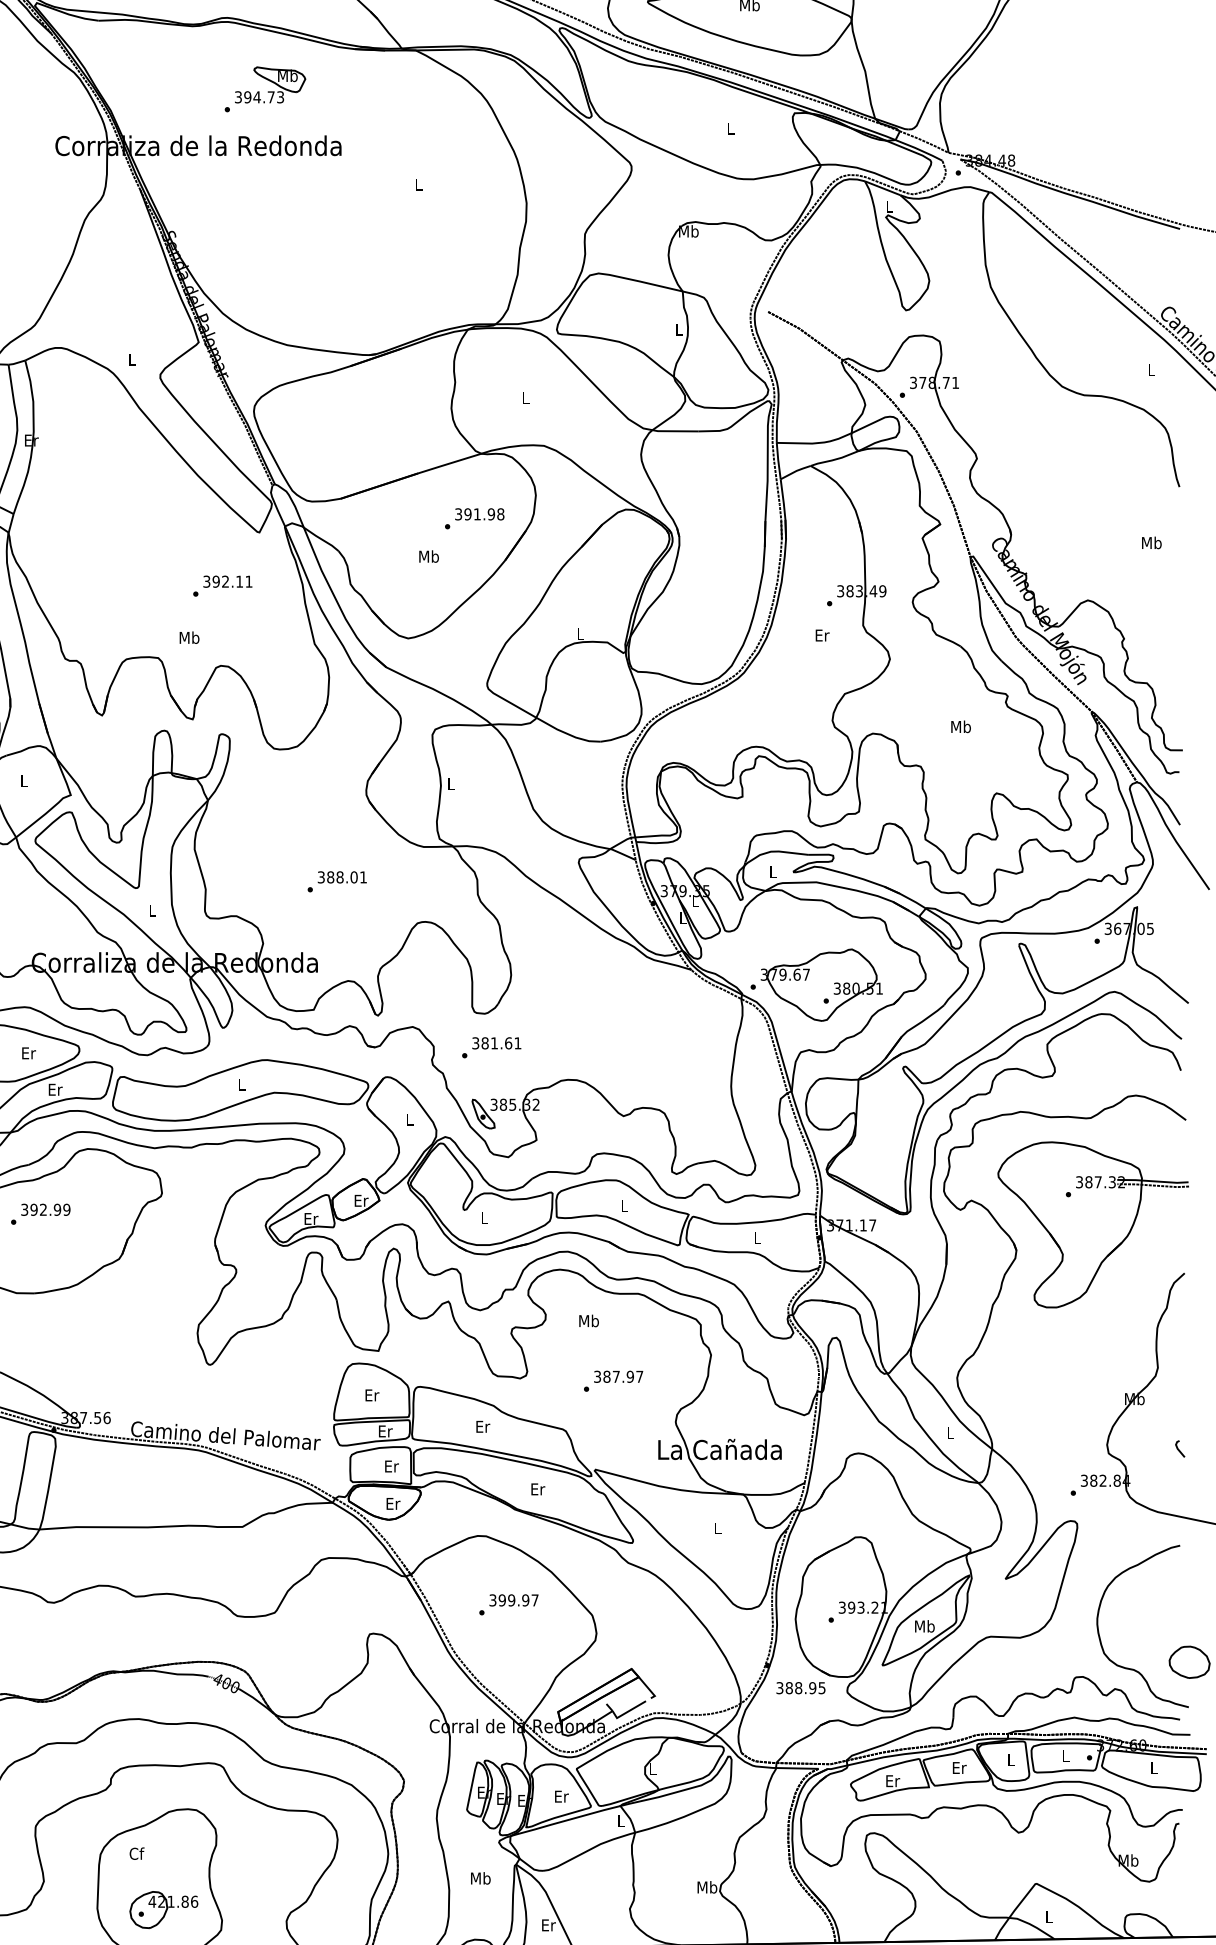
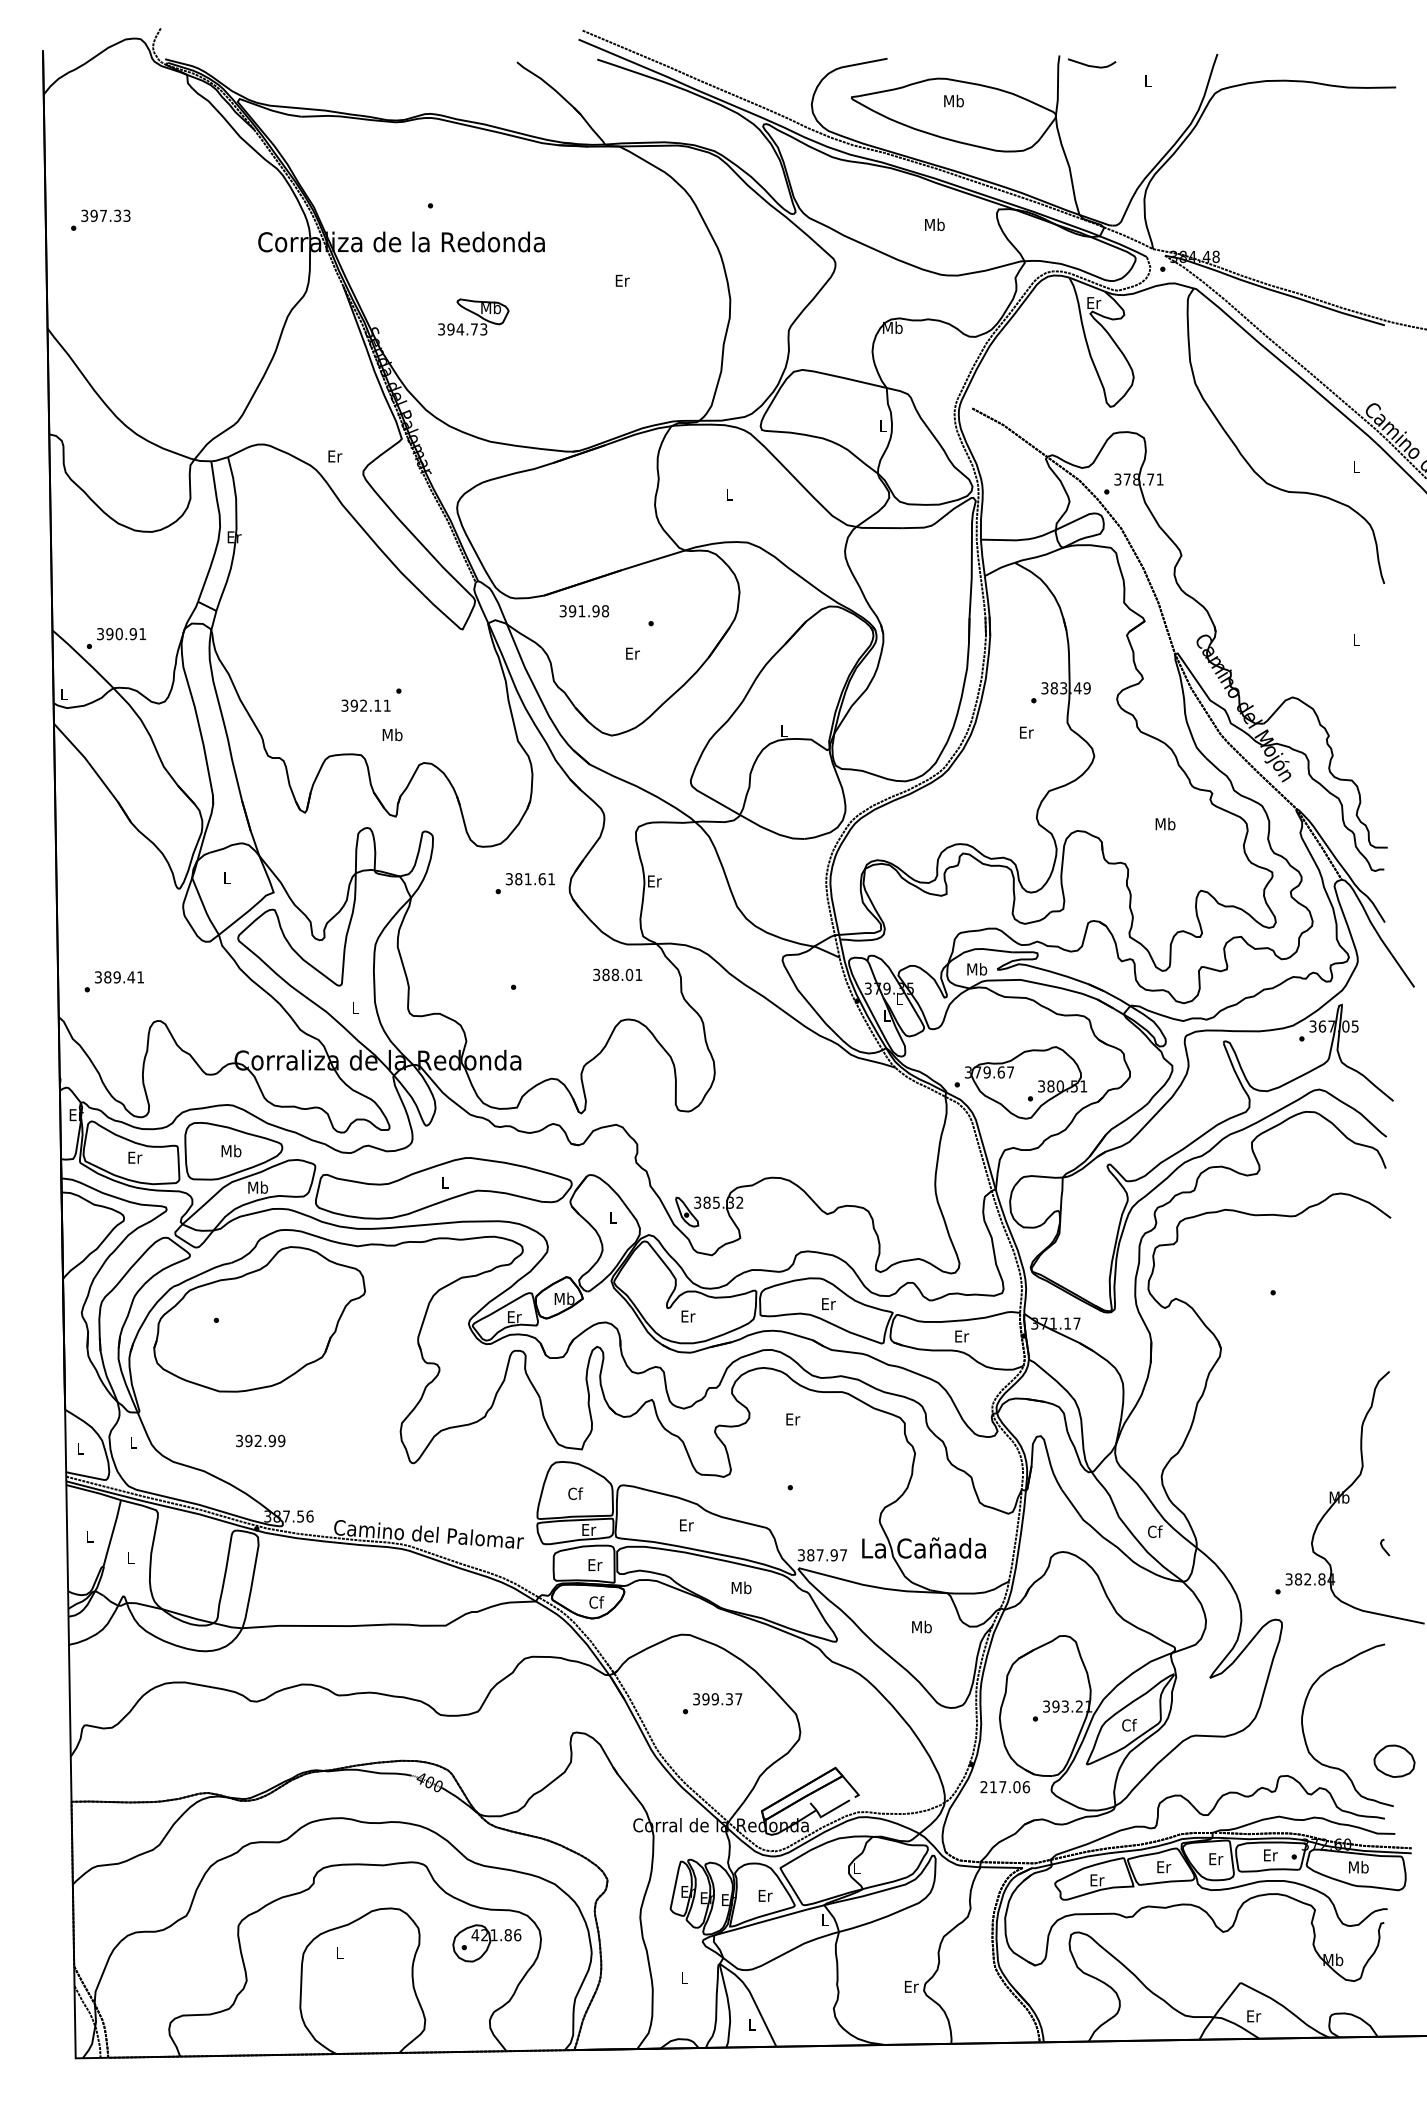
part: (270, 84) -> (473, 316), moved
text: (730, 128) -> (934, 224), L -> Mb
text: (419, 184) -> (622, 280), L -> Er
text: (890, 206) -> (1094, 302), L -> Er
text: (132, 359) -> (335, 456), L -> Er
text: (479, 514) -> (584, 611), moved
text: (1151, 542) -> (1356, 639), Mb -> L
text: (428, 556) -> (632, 653), Mb -> Er
text: (227, 581) -> (365, 705), moved
text: (450, 784) -> (654, 881), L -> Er
text: (773, 871) -> (977, 969), L -> Mb
text: (342, 876) -> (617, 974), moved
text: (490, 1047) -> (524, 883), moved
text: (28, 1052) -> (231, 1150), Er -> Mb
text: (55, 1089) -> (258, 1187), Er -> Mb
text: (361, 1200) -> (564, 1298), Er -> Mb
text: (624, 1206) -> (828, 1304), L -> Er
text: (45, 1209) -> (260, 1440), moved
text: (484, 1218) -> (688, 1316), L -> Er
part: (1092, 1224) -> (1297, 1322), removed
text: (758, 1238) -> (962, 1336), L -> Er
text: (588, 1321) -> (792, 1419), Mb -> Er
text: (618, 1377) -> (822, 1555), moved
text: (372, 1395) -> (575, 1493), Er -> Cf
text: (951, 1432) -> (1155, 1531), L -> Cf
text: (537, 1488) -> (741, 1587), Er -> Mb
text: (393, 1503) -> (596, 1602), Er -> Cf
text: (717, 1527) -> (921, 1626), L -> Mb
text: (525, 1600) -> (729, 1699), 399.97 -> 399.37
text: (925, 1626) -> (1129, 1725), Mb -> Cf
text: (801, 1688) -> (1005, 1787), 388.95 -> 217.06
text: (1065, 1756) -> (1270, 1855), L -> Er
text: (1011, 1760) -> (1216, 1859), L -> Er
text: (1153, 1768) -> (1358, 1867), L -> Mb
text: (136, 1853) -> (339, 1952), Cf -> L
text: (480, 1878) -> (684, 1977), Mb -> L
text: (707, 1887) -> (911, 1986), Mb -> Er
part: (163, 1910) -> (486, 1943), moved
text: (1049, 1917) -> (1254, 2016), L -> Er
text: (548, 1925) -> (752, 2024), Er -> L

